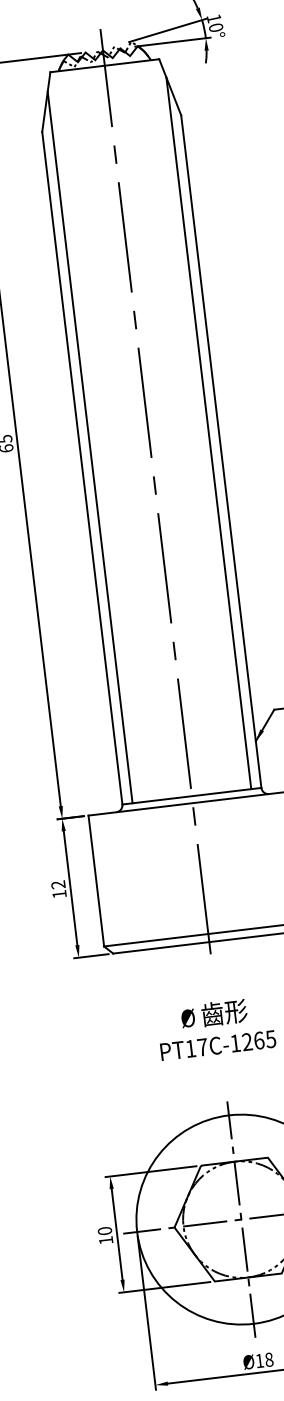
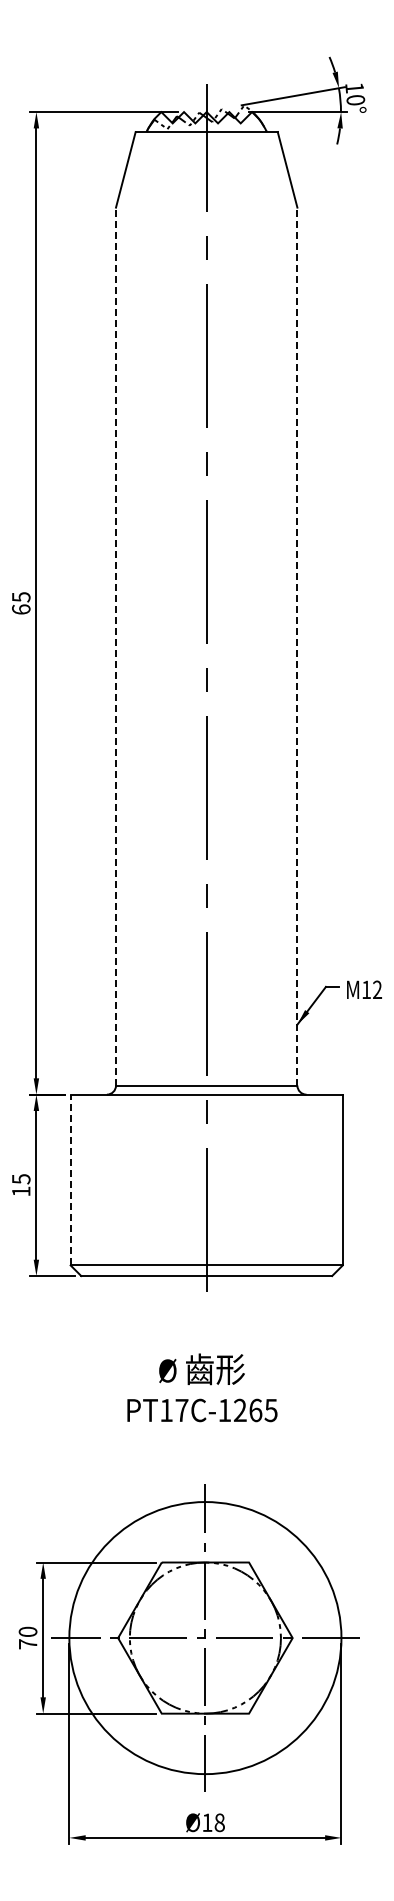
line: (209, 432) -> (284, 620), removed
line: (90, 446) -> (129, 620), removed
line: (221, 451) -> (297, 646), solid -> dashed
line: (82, 468) -> (116, 646), solid -> dashed
line: (96, 880) -> (70, 1179), solid -> dashed
text: (58, 885) -> (21, 1179), 12 -> 15
text: (106, 1240) -> (28, 1644), 10 -> 70

